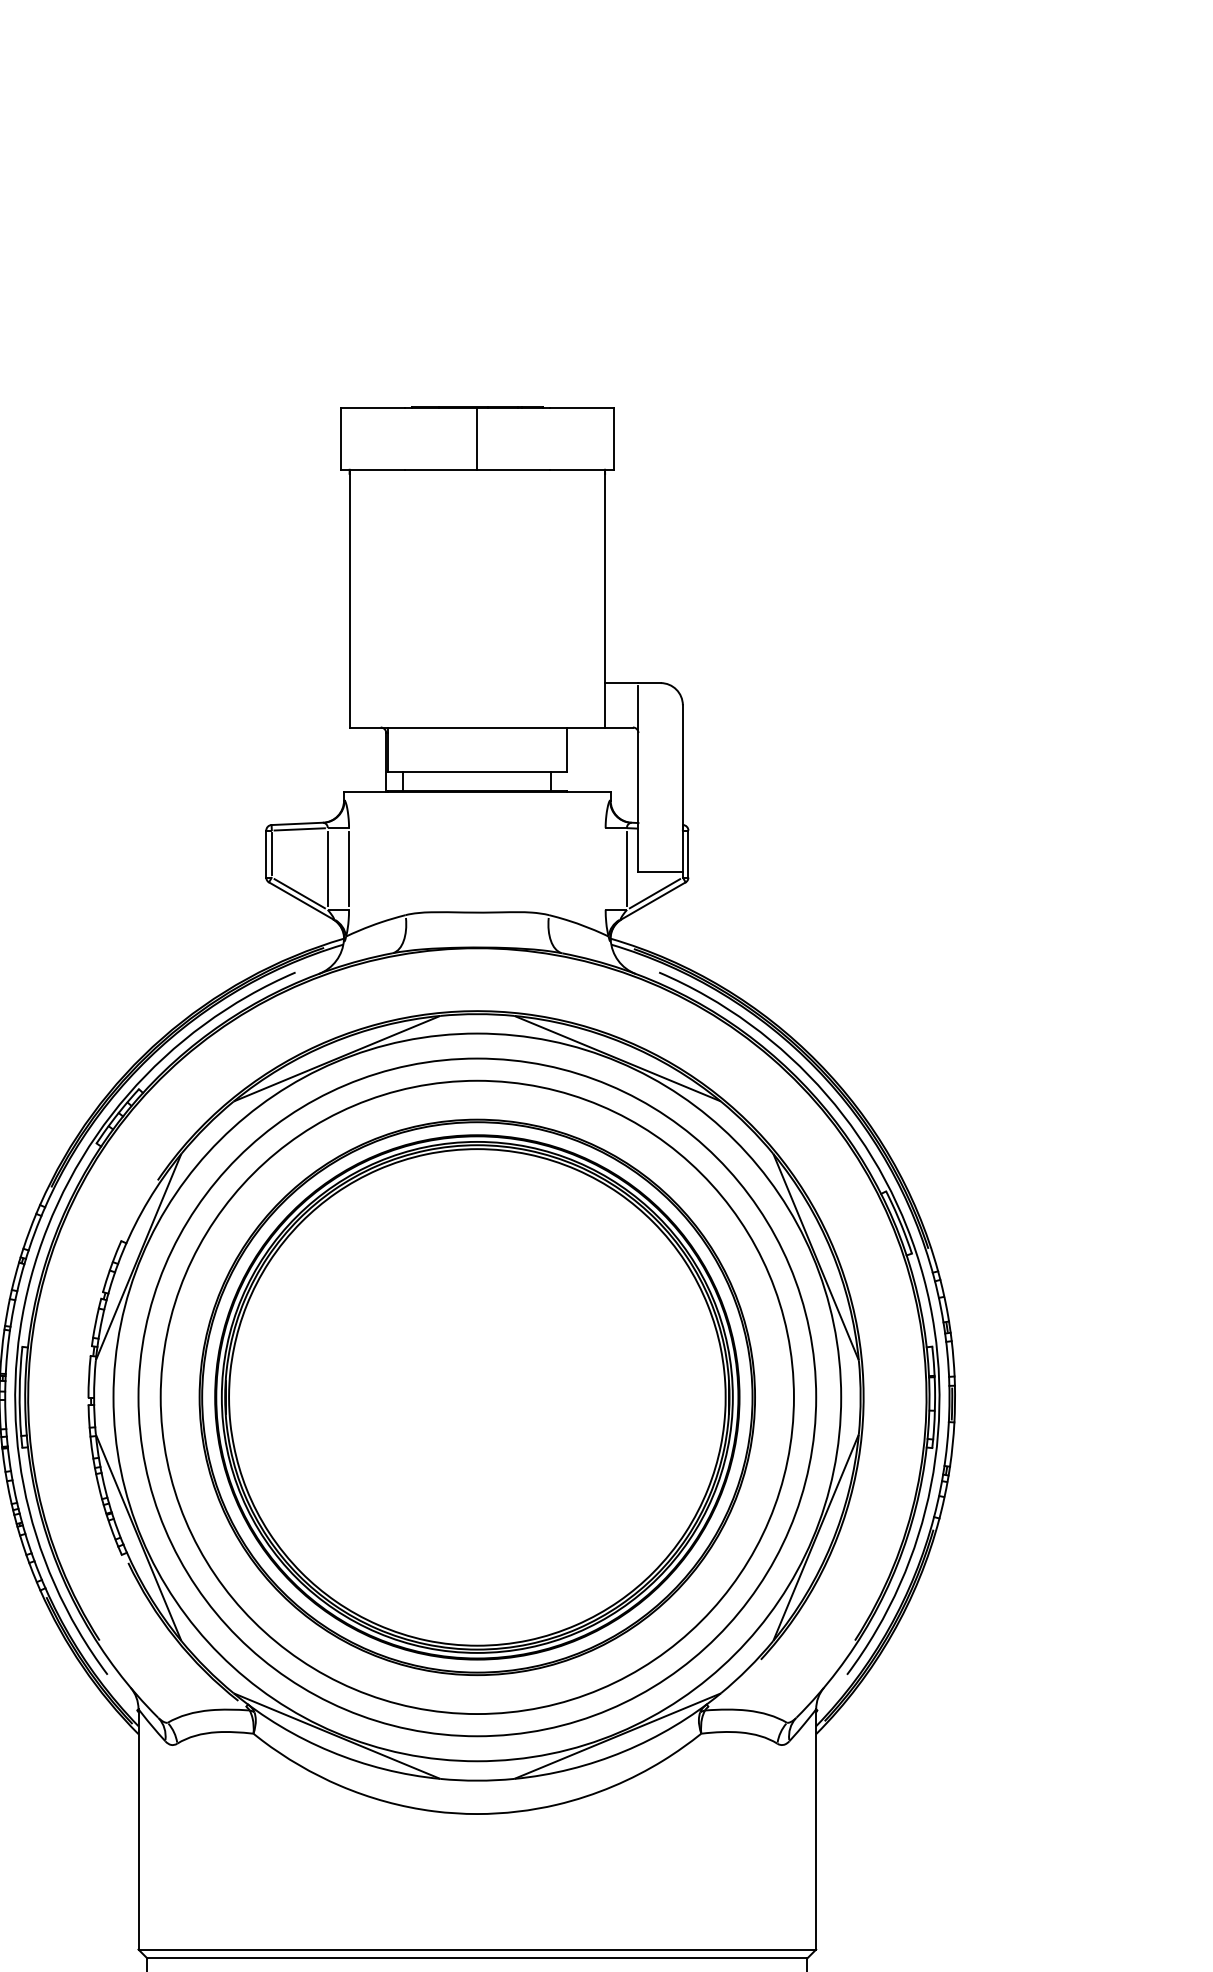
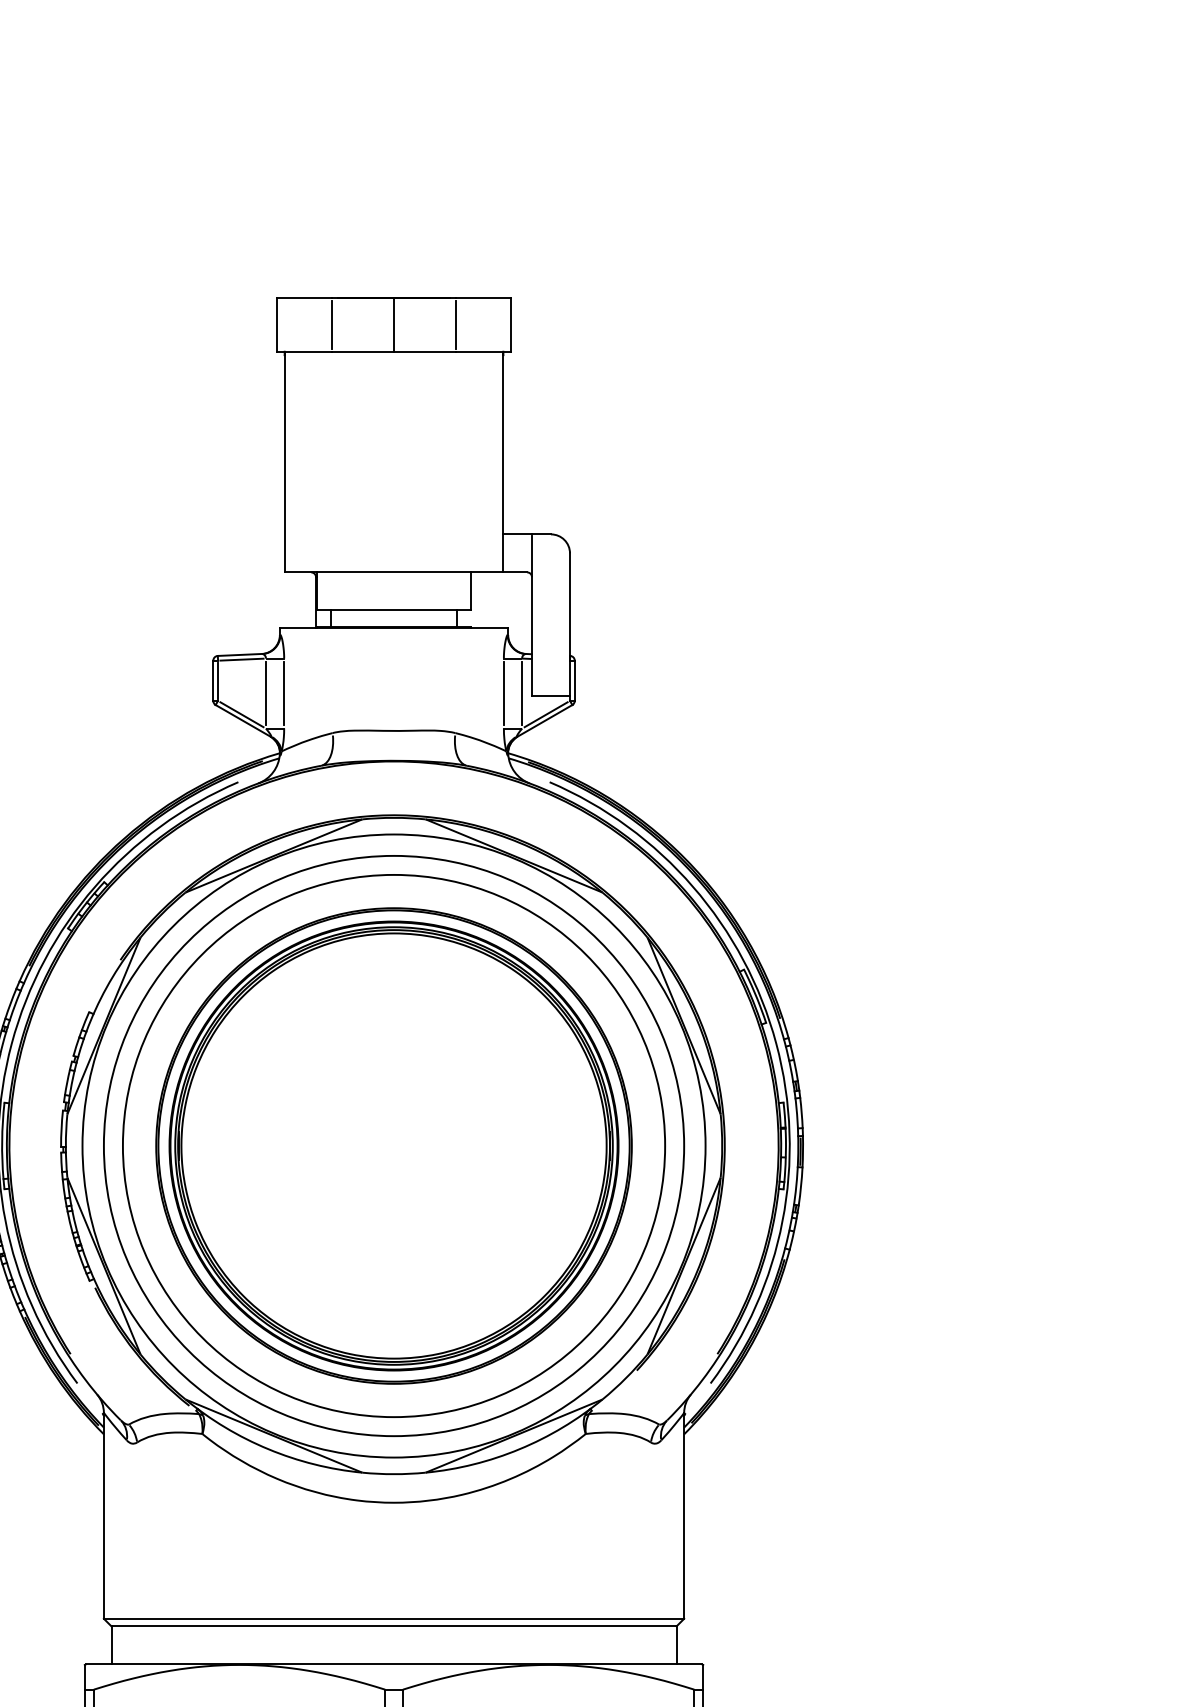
line: (405, 439) -> (332, 325), added
line: (550, 439) -> (456, 325), added
line: (605, 868) -> (503, 693), added

